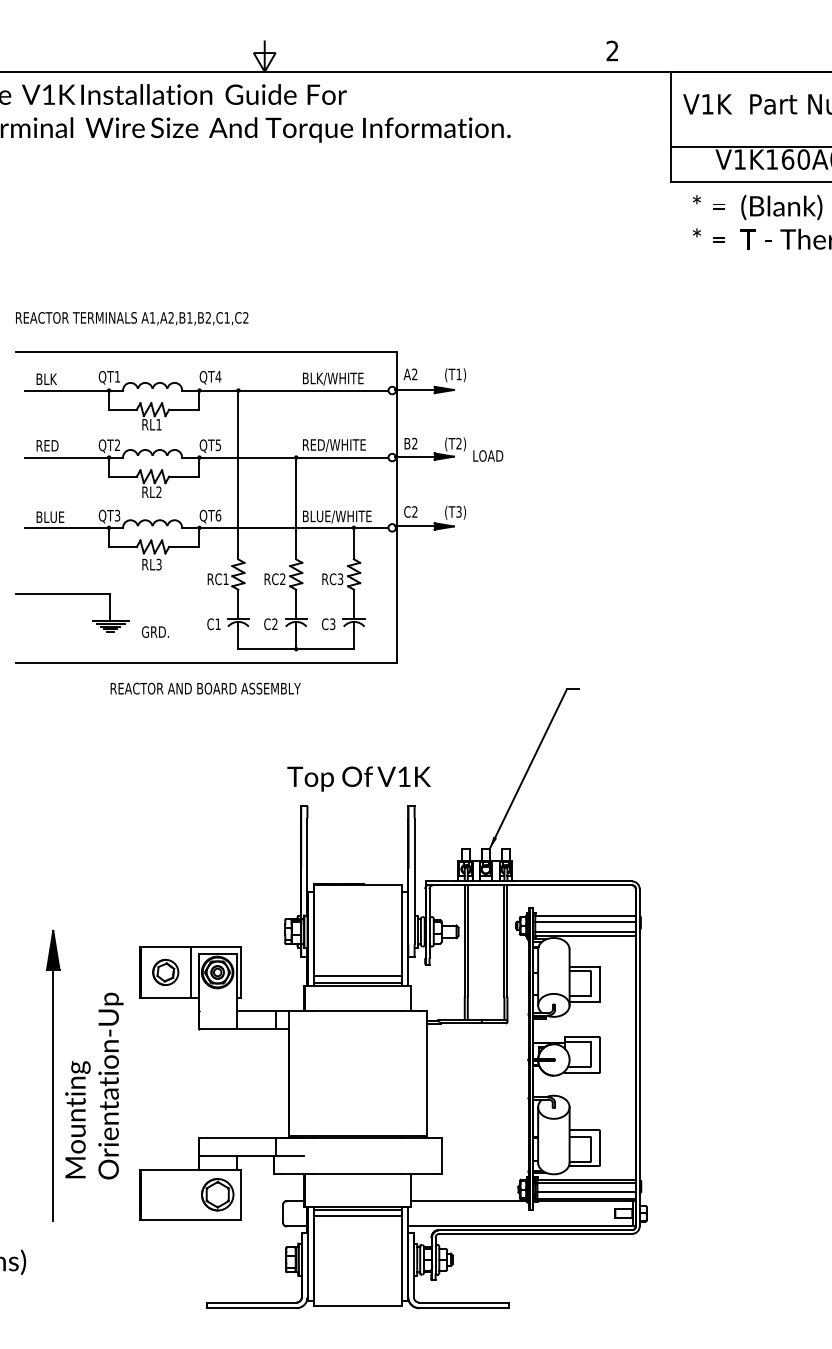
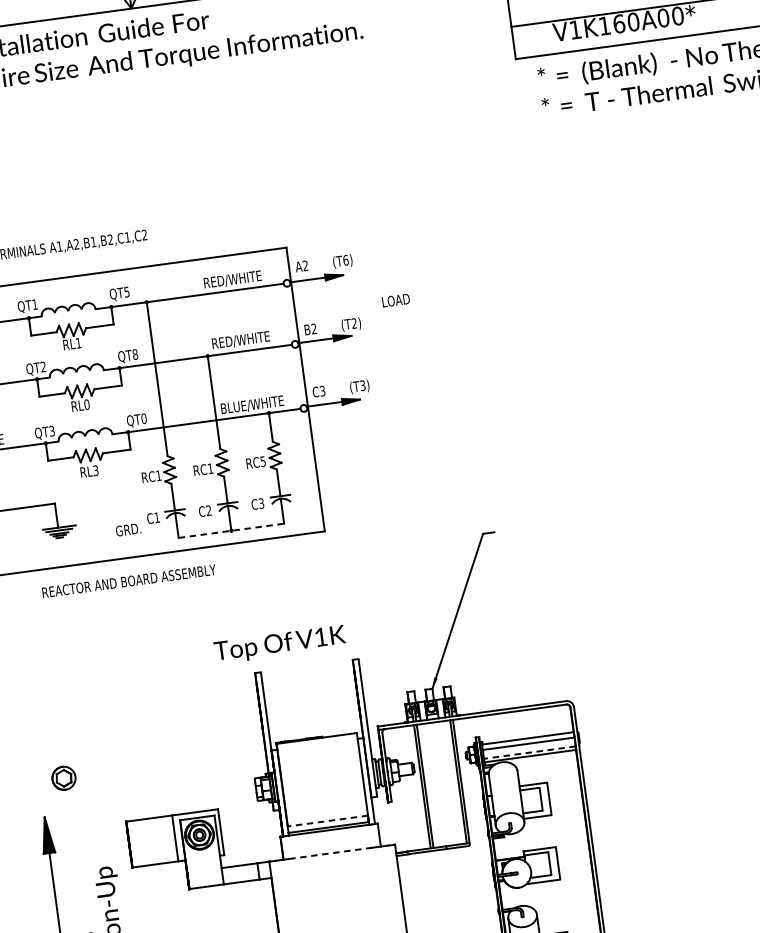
text: (458, 374) -> (345, 260), (T1) -> (T6)
text: (218, 376) -> (126, 291), QT4 -> QT5
text: (334, 378) -> (232, 279), BLK/WHITE -> RED/WHITE
text: (218, 445) -> (135, 354), QT5 -> QT8
text: (488, 455) -> (396, 300), moved
text: (158, 492) -> (86, 405), RL2 -> RL0
text: (414, 512) -> (322, 391), C2 -> C3
text: (218, 515) -> (144, 418), QT6 -> QT0
text: (282, 578) -> (210, 468), RC2 -> RC1
text: (340, 578) -> (263, 460), RC3 -> RC5
text: (155, 631) -> (128, 529), moved
line: (296, 649) -> (231, 531), solid -> dashed
text: (205, 688) -> (128, 581), moved
text: (358, 778) -> (279, 644), moved
line: (585, 931) -> (529, 752), solid -> dashed
part: (165, 972) -> (63, 778), moved
line: (357, 976) -> (327, 821), solid -> dashed
line: (357, 1011) -> (331, 853), solid -> dashed

